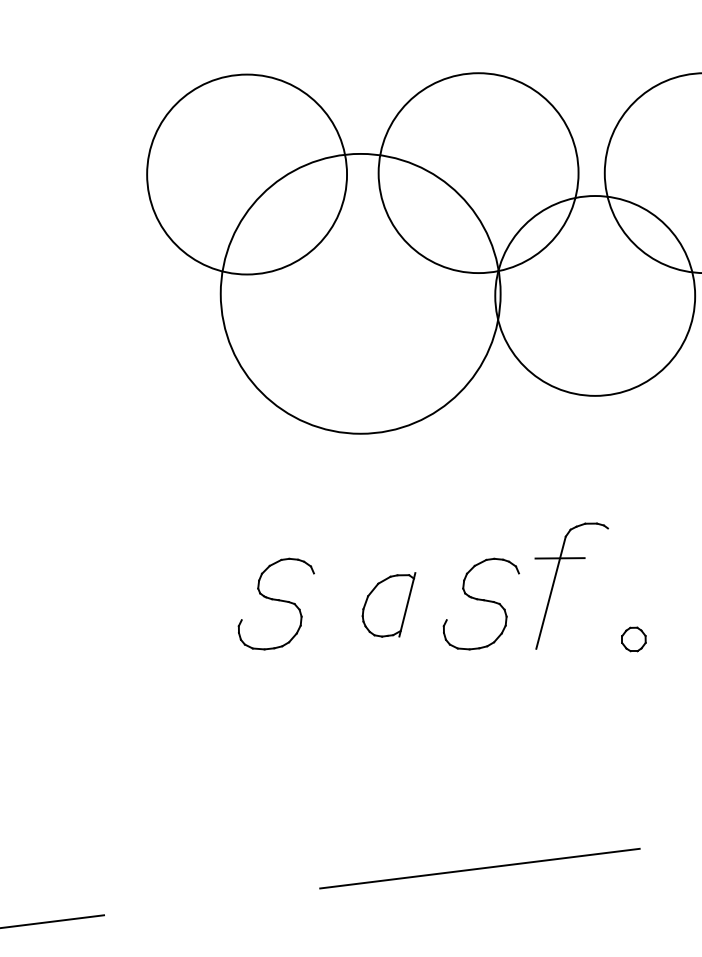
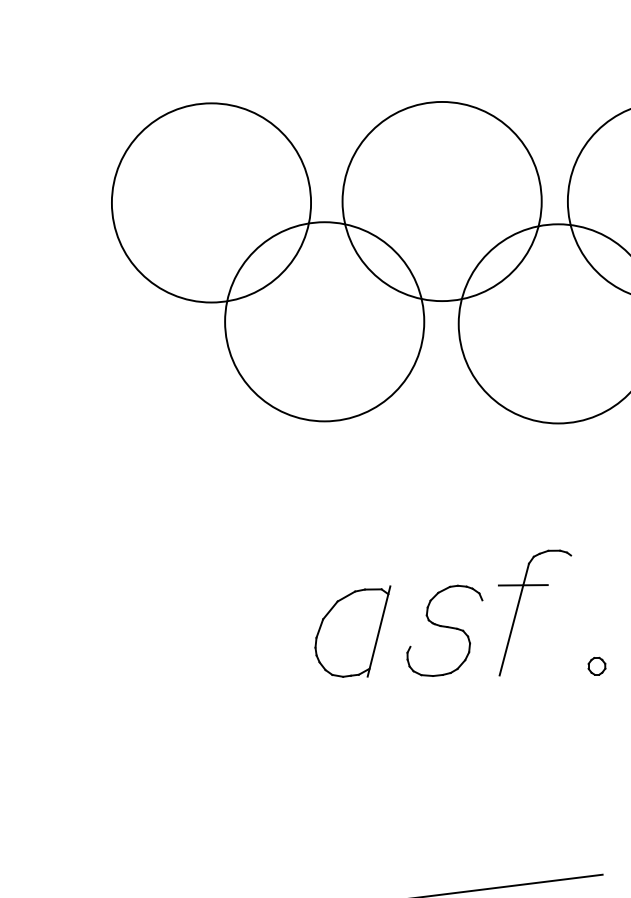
circle: (360, 293) -> (324, 321), size x0.71
part: (275, 603) -> (239, 630), removed
part: (388, 604) -> (352, 631), size x1.43
part: (633, 639) -> (596, 666), size x0.71

